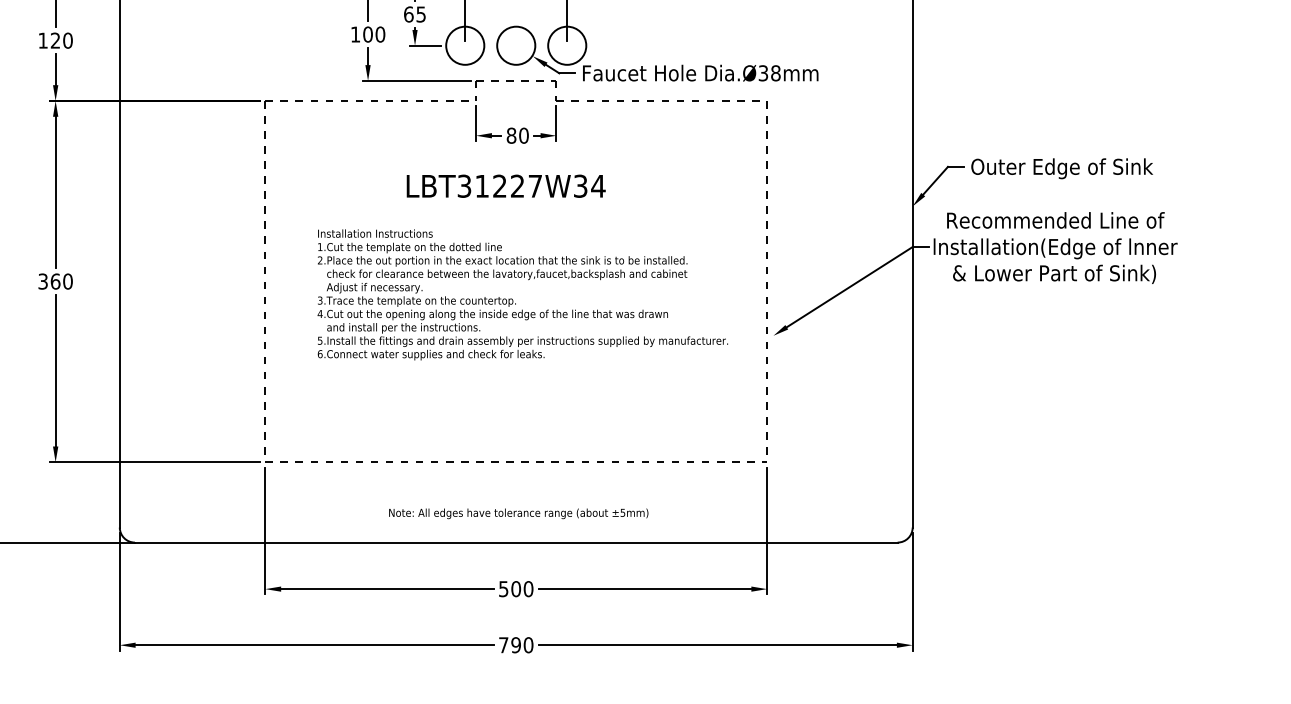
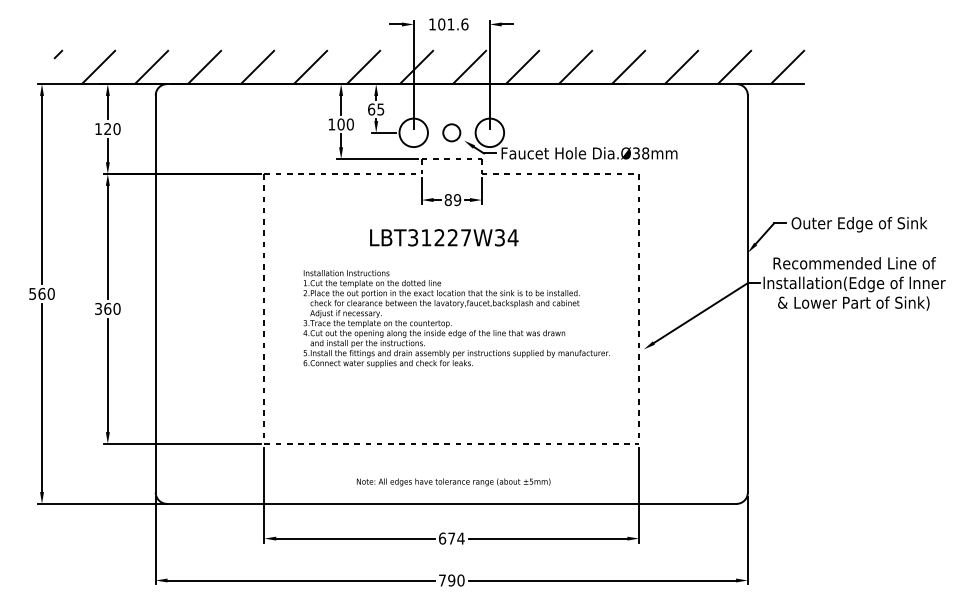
circle: (515, 45) -> (451, 132), size x0.6
text: (523, 136) -> (457, 200), 80 -> 89
text: (515, 588) -> (451, 538), 500 -> 674

